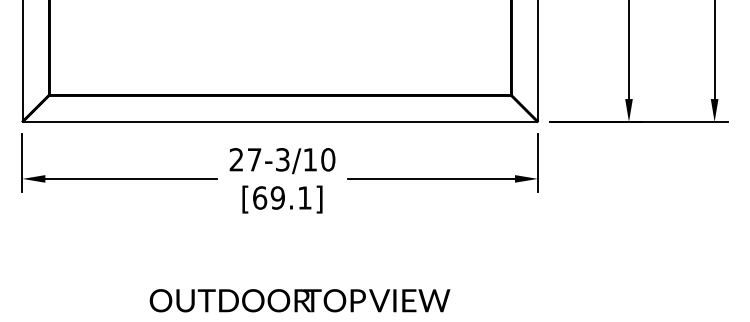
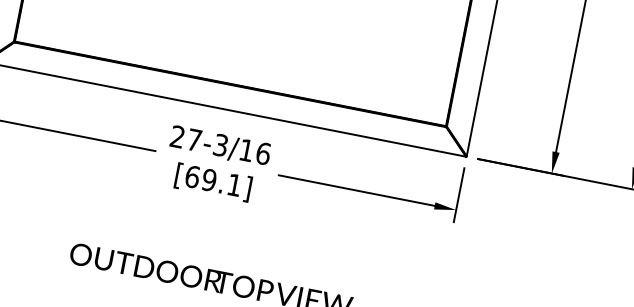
text: (328, 159) -> (263, 153), 27-3/10 -> 27-3/16

